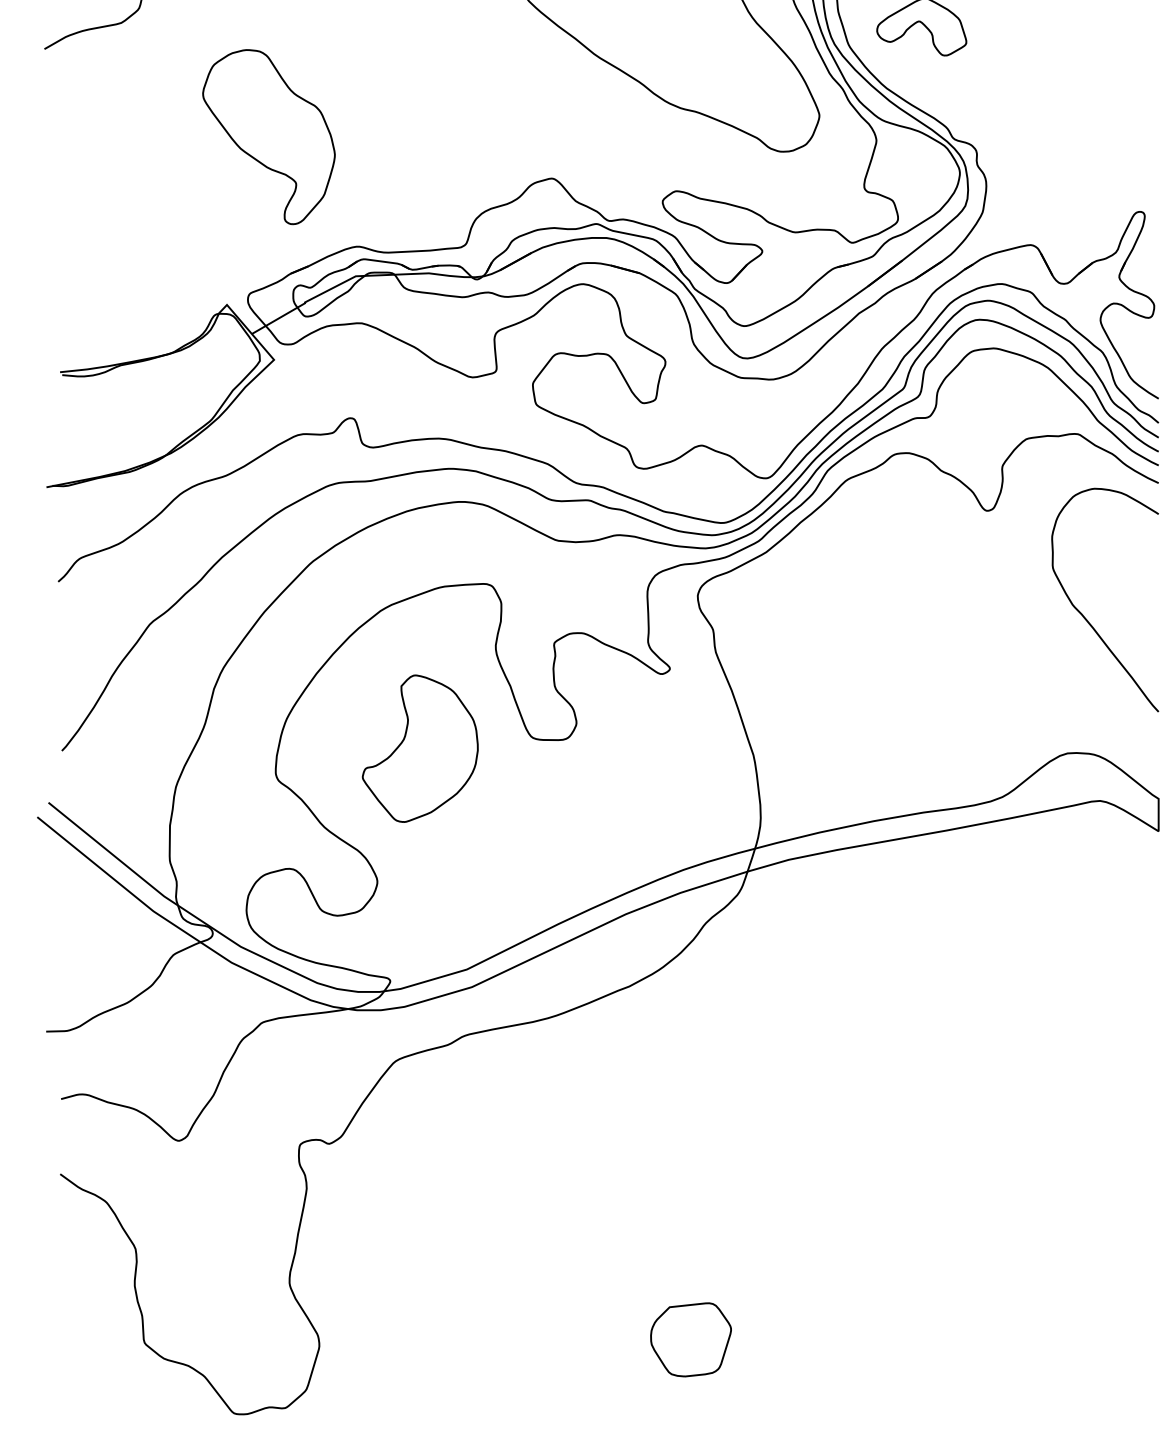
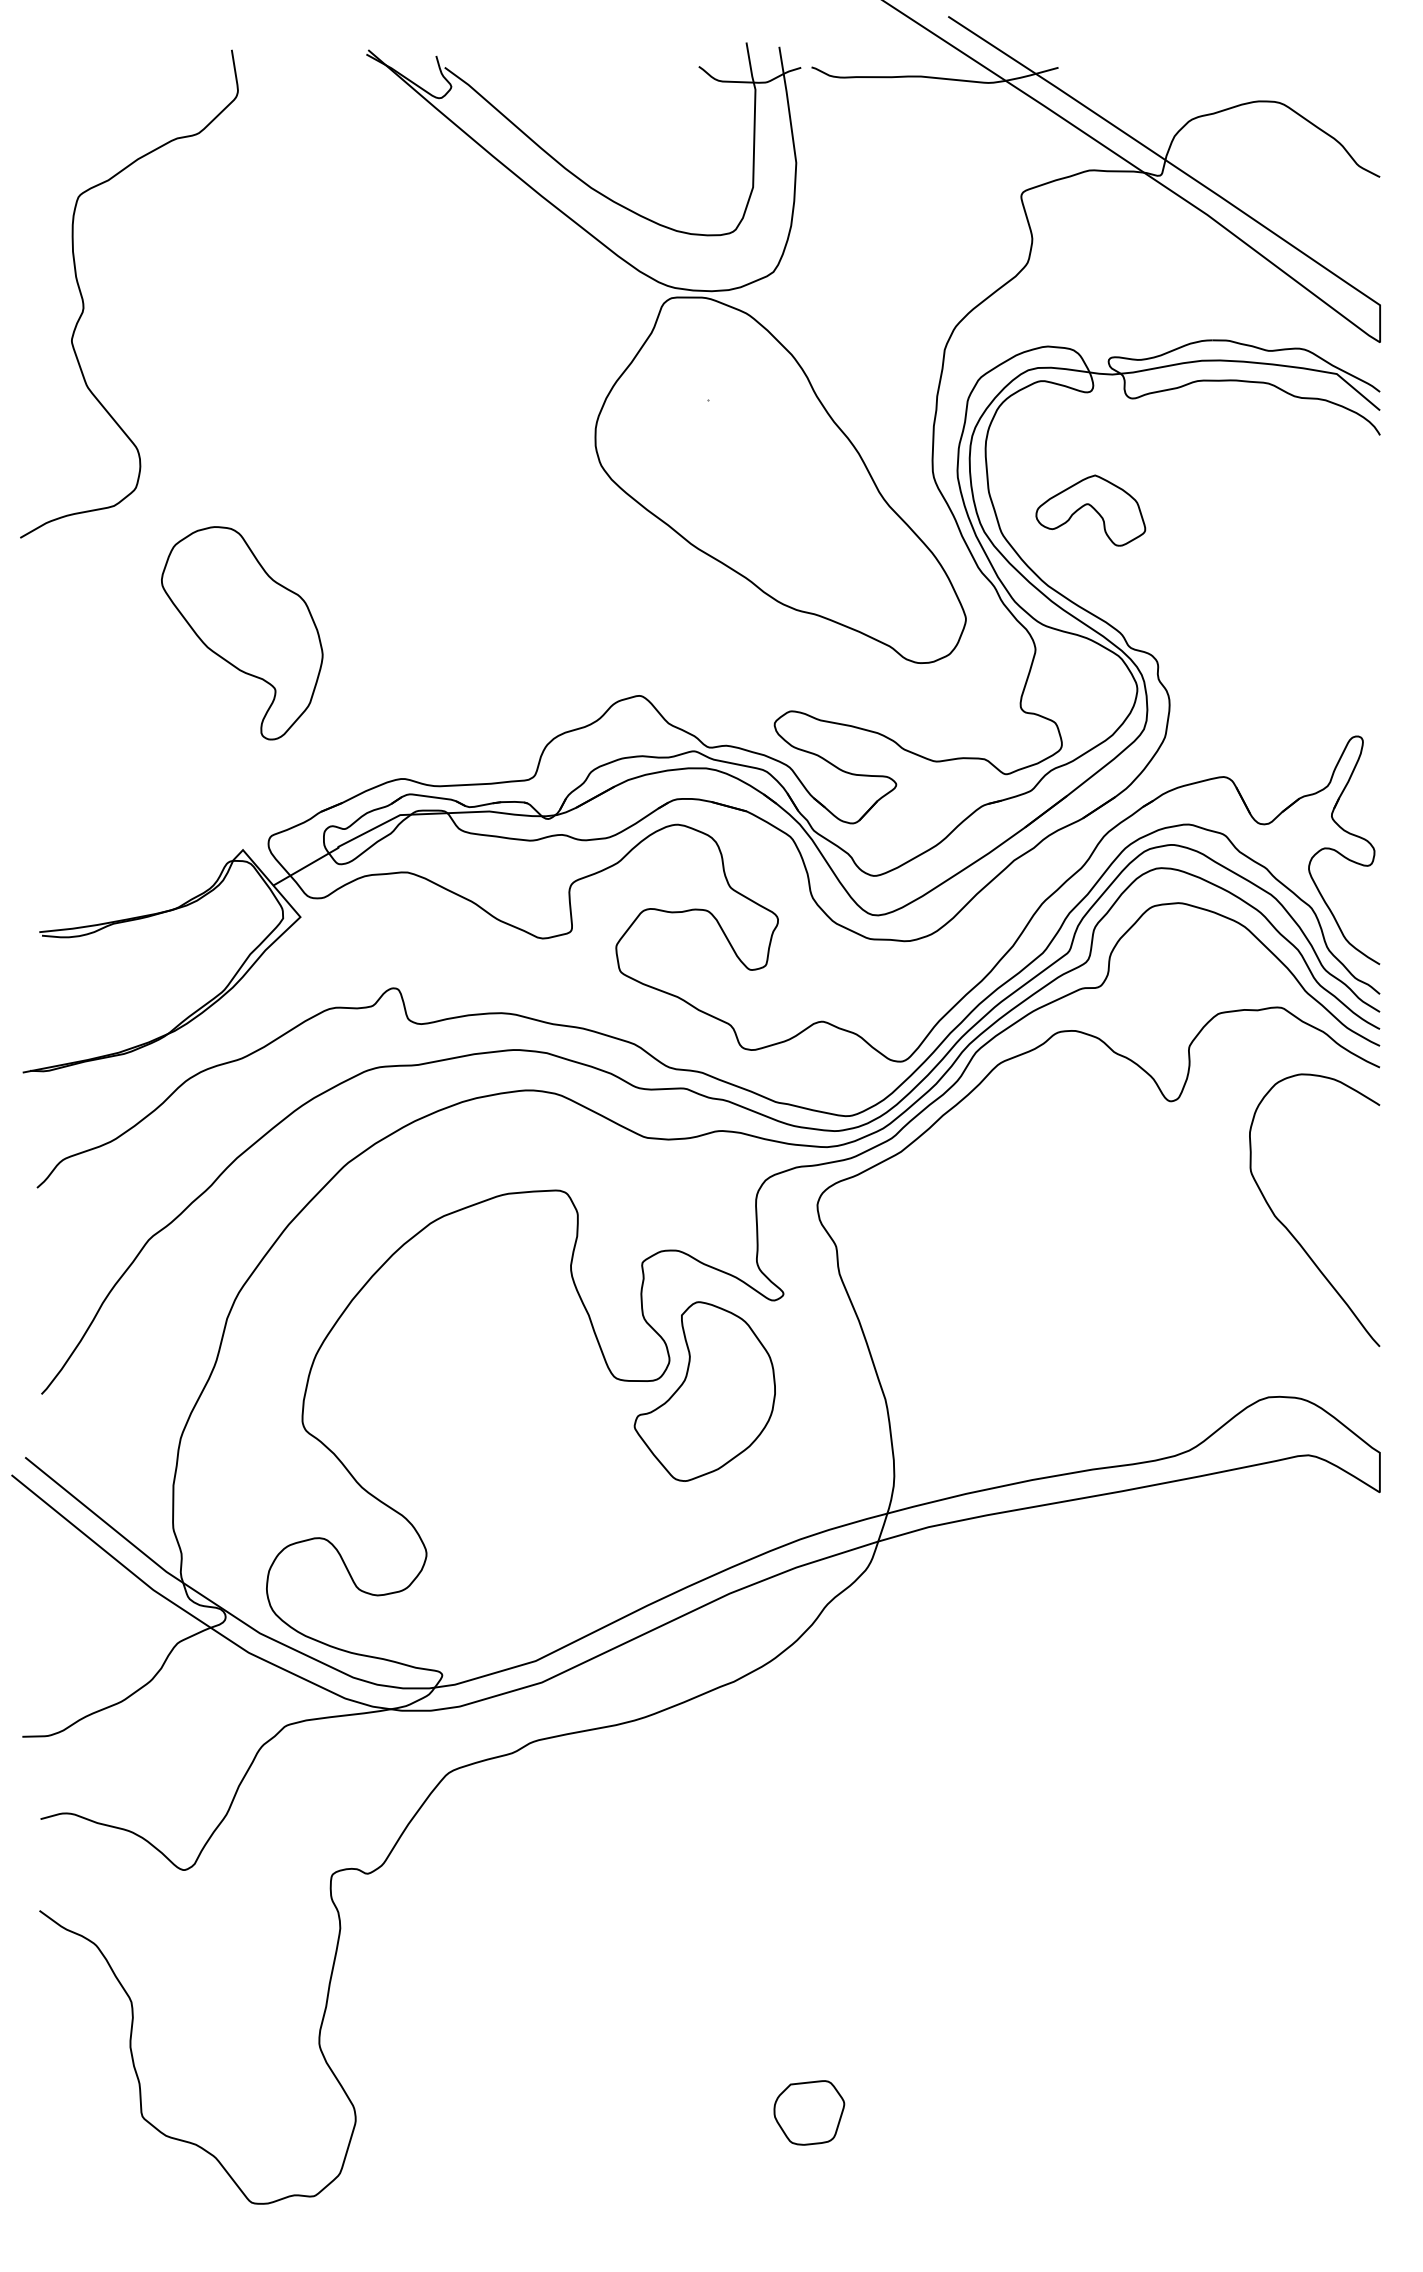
part: (269, 137) -> (242, 633), moved
part: (419, 748) -> (704, 1391), moved
part: (691, 1339) -> (809, 2112), size x0.71

